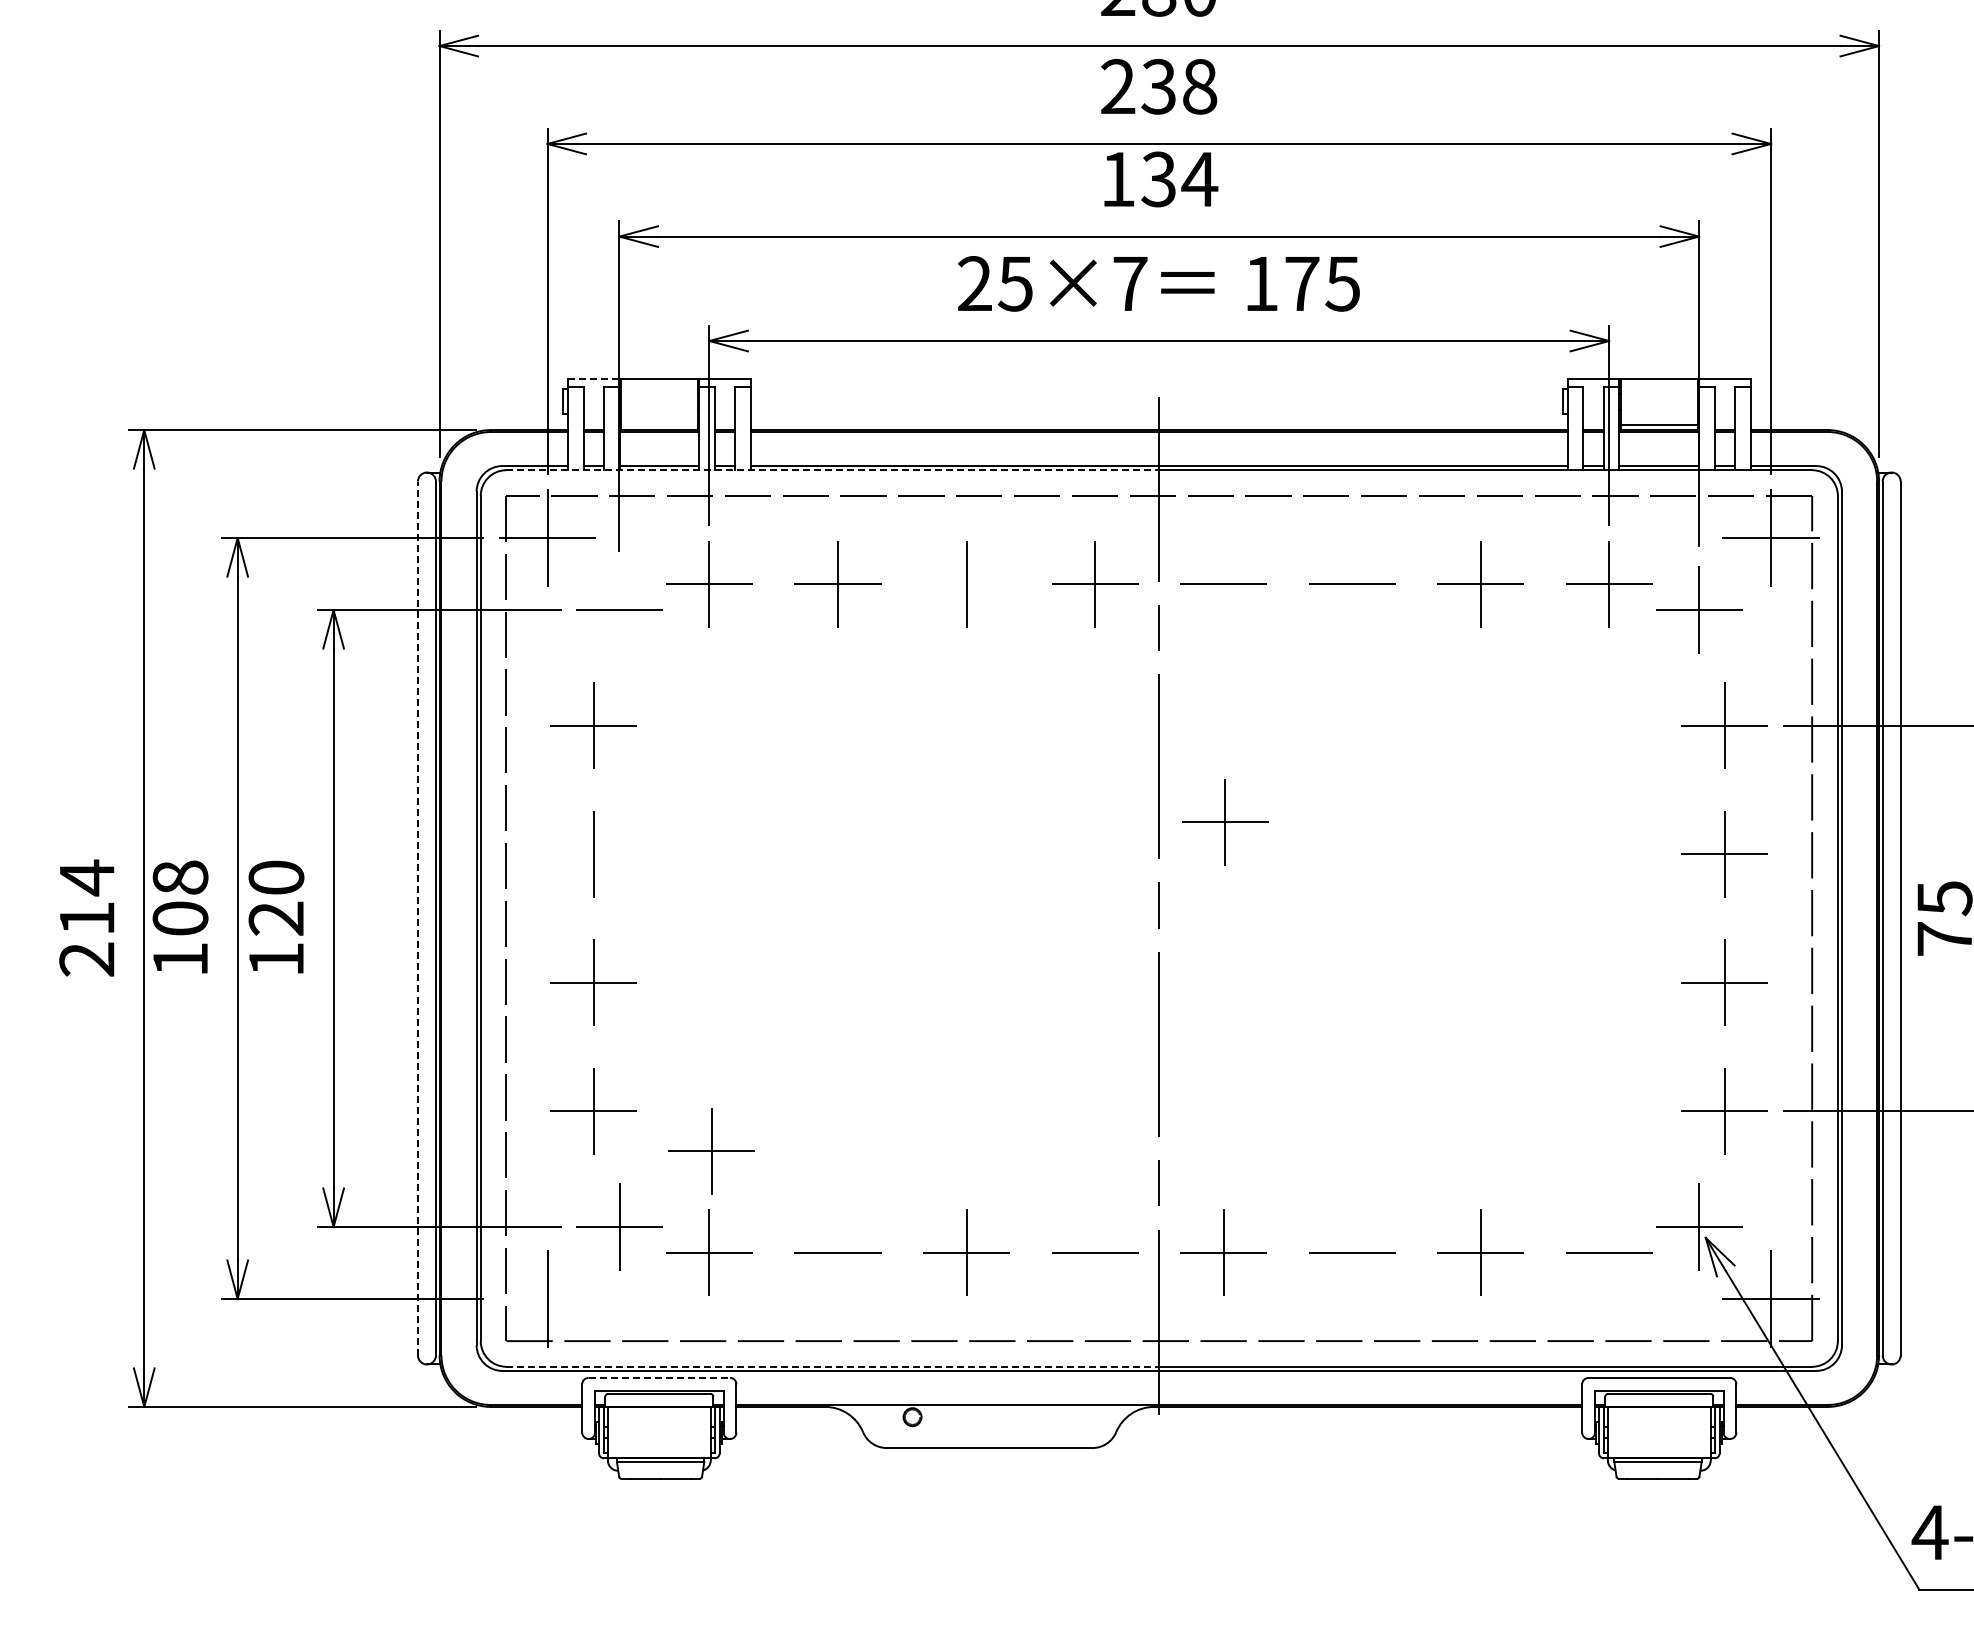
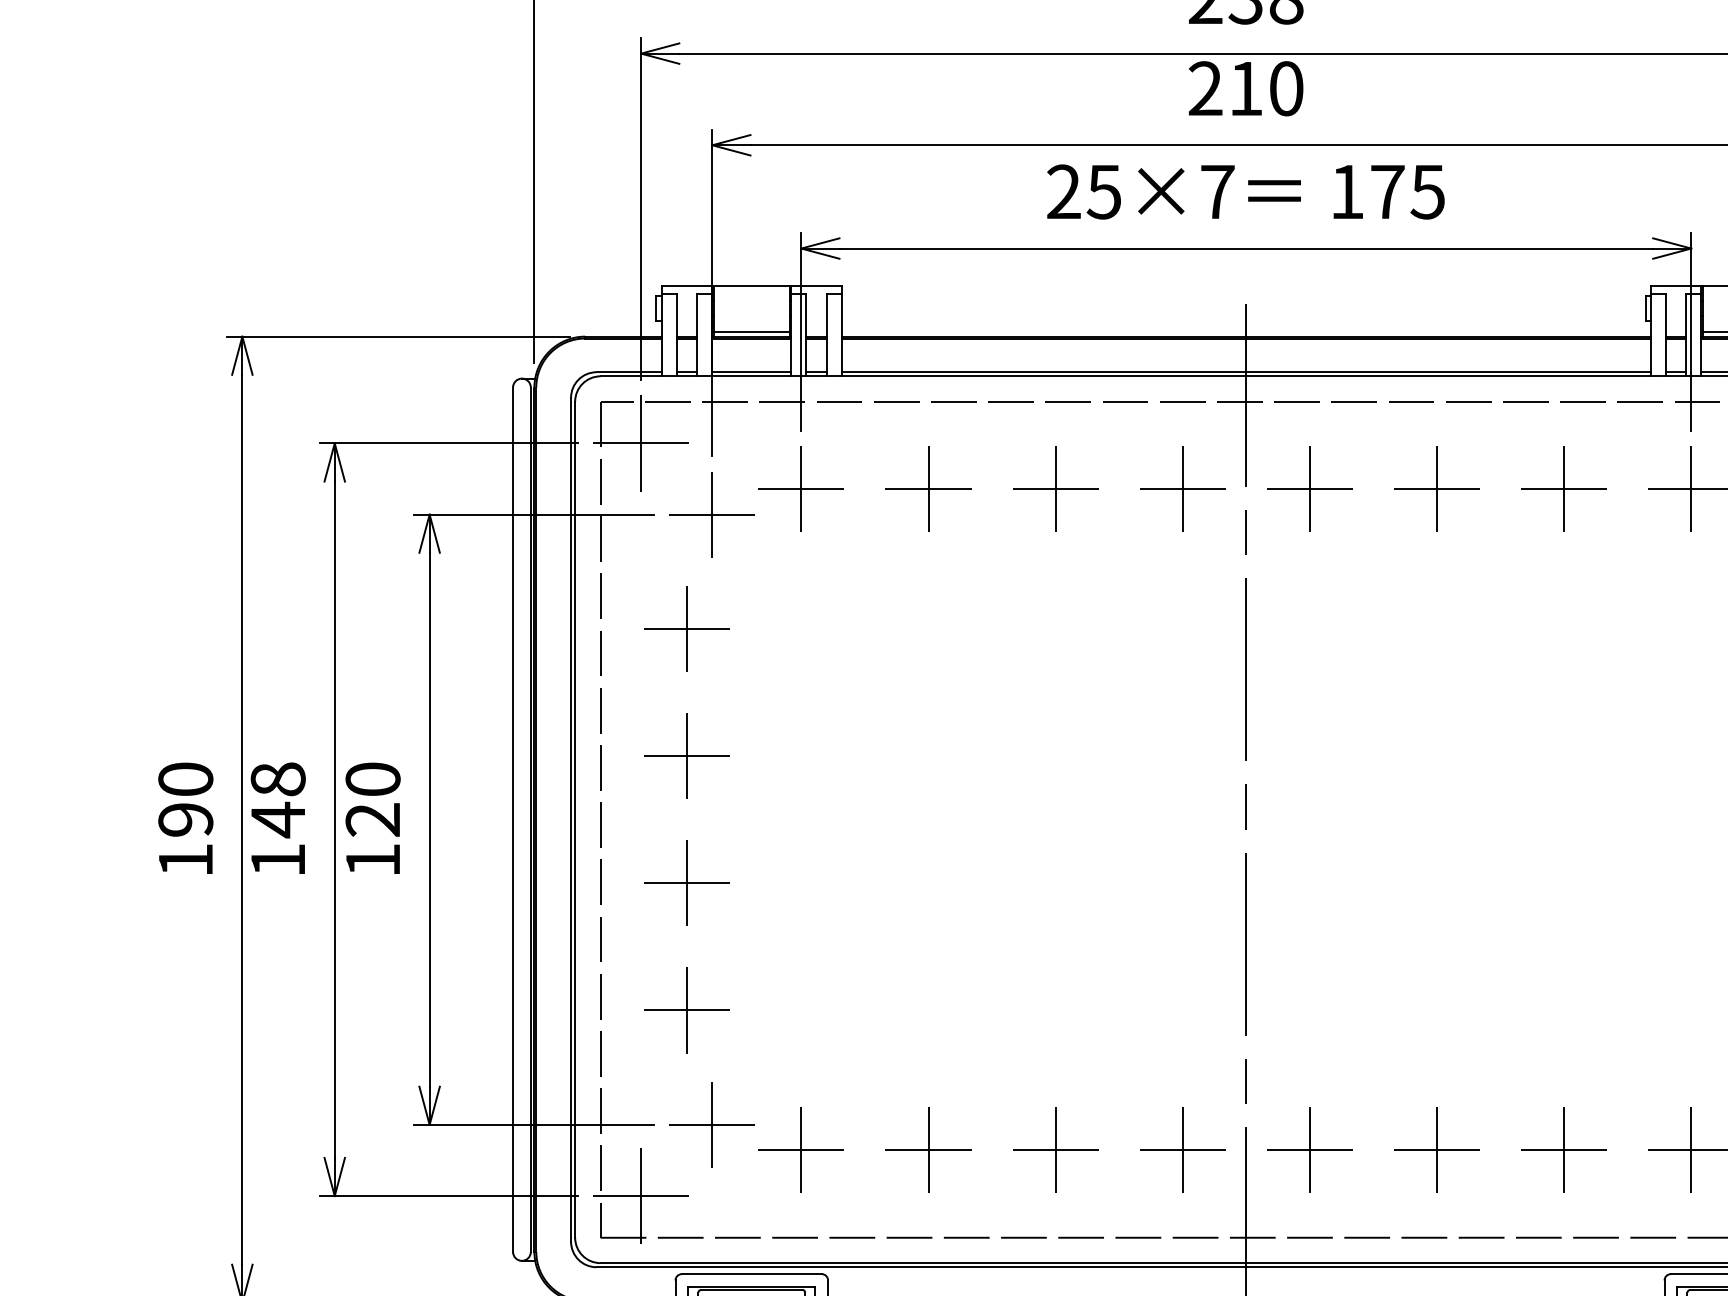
text: (1159, 179) -> (1246, 88), 134 -> 210
line: (593, 378) -> (686, 285), dashed -> solid
line: (658, 424) -> (750, 331), added
line: (833, 470) -> (924, 376), dashed -> solid
line: (1223, 583) -> (1309, 488), added
line: (1352, 583) -> (1437, 488), added
line: (966, 584) -> (1055, 489), added
line: (619, 609) -> (712, 514), added
part: (1225, 822) -> (1311, 724), removed
line: (593, 854) -> (686, 756), added
text: (87, 917) -> (186, 818), 214 -> 190
text: (180, 918) -> (278, 819), 108 -> 148
line: (417, 918) -> (512, 819), dashed -> solid
part: (711, 1151) -> (803, 1050), removed
line: (837, 1252) -> (928, 1150), added
line: (1095, 1252) -> (1183, 1150), added
line: (1352, 1252) -> (1437, 1150), added
line: (1609, 1252) -> (1691, 1150), added
line: (547, 1298) -> (641, 1195), added
line: (833, 1366) -> (924, 1262), dashed -> solid
line: (659, 1377) -> (751, 1273), dashed -> solid

